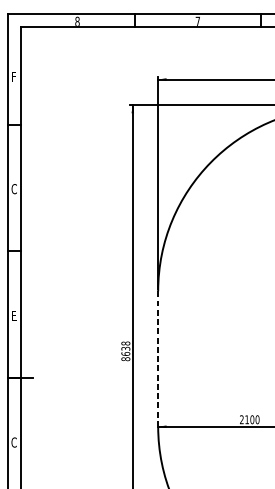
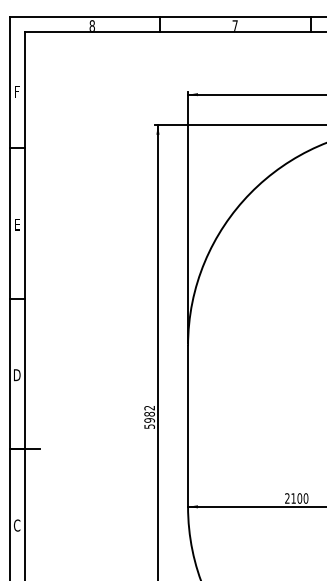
text: (14, 188) -> (17, 224), C -> E
text: (14, 316) -> (17, 375), E -> D
text: (125, 350) -> (149, 416), 8638 -> 5982
line: (158, 359) -> (188, 426), dashed -> solid

